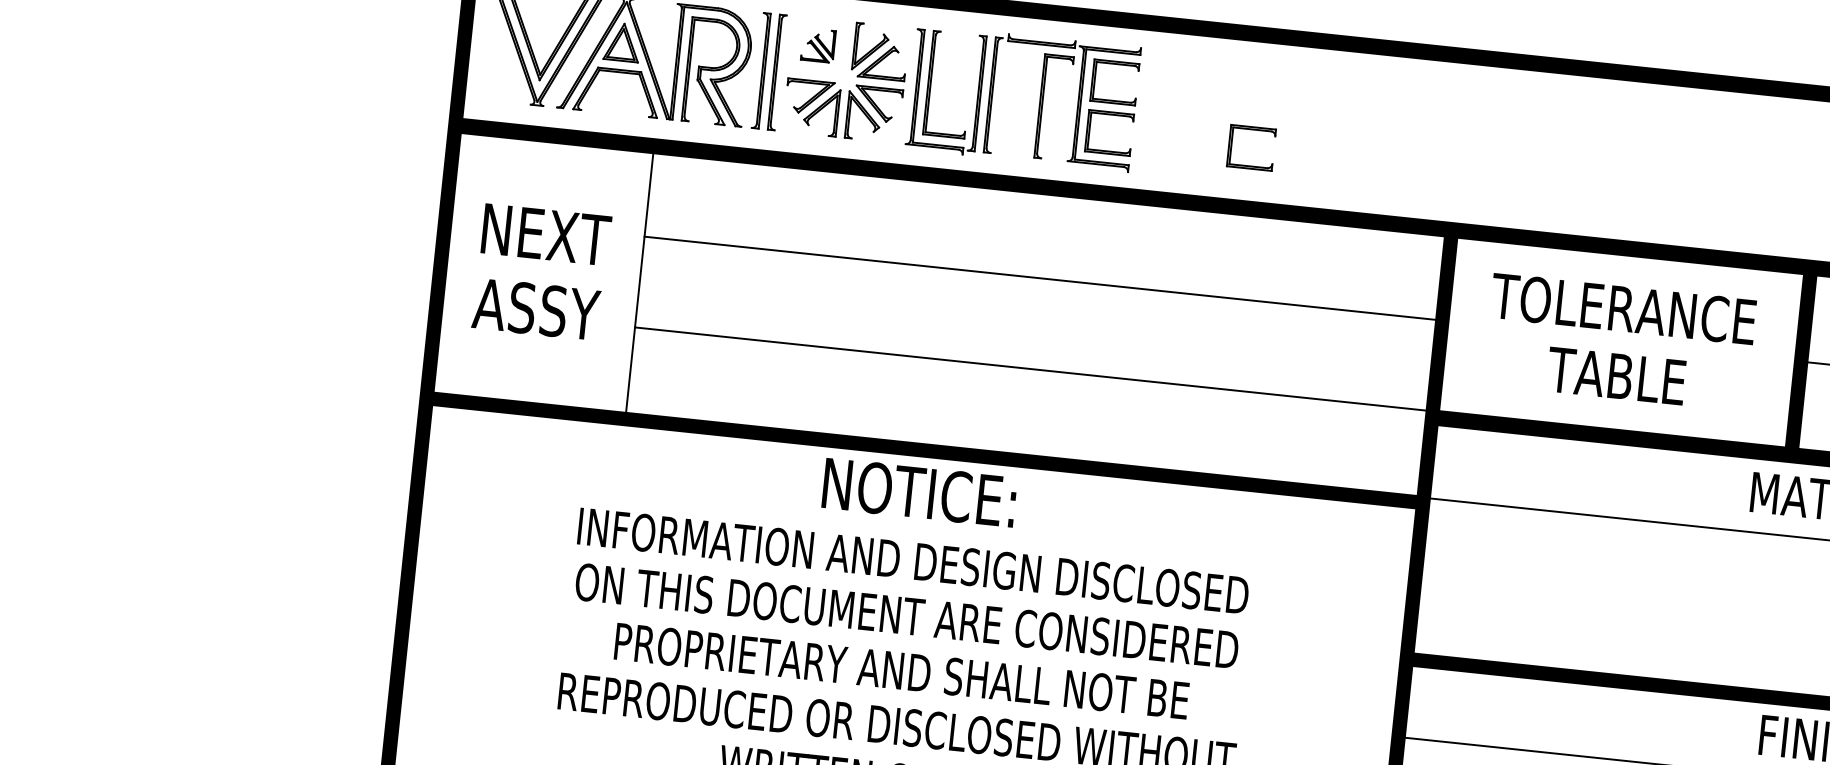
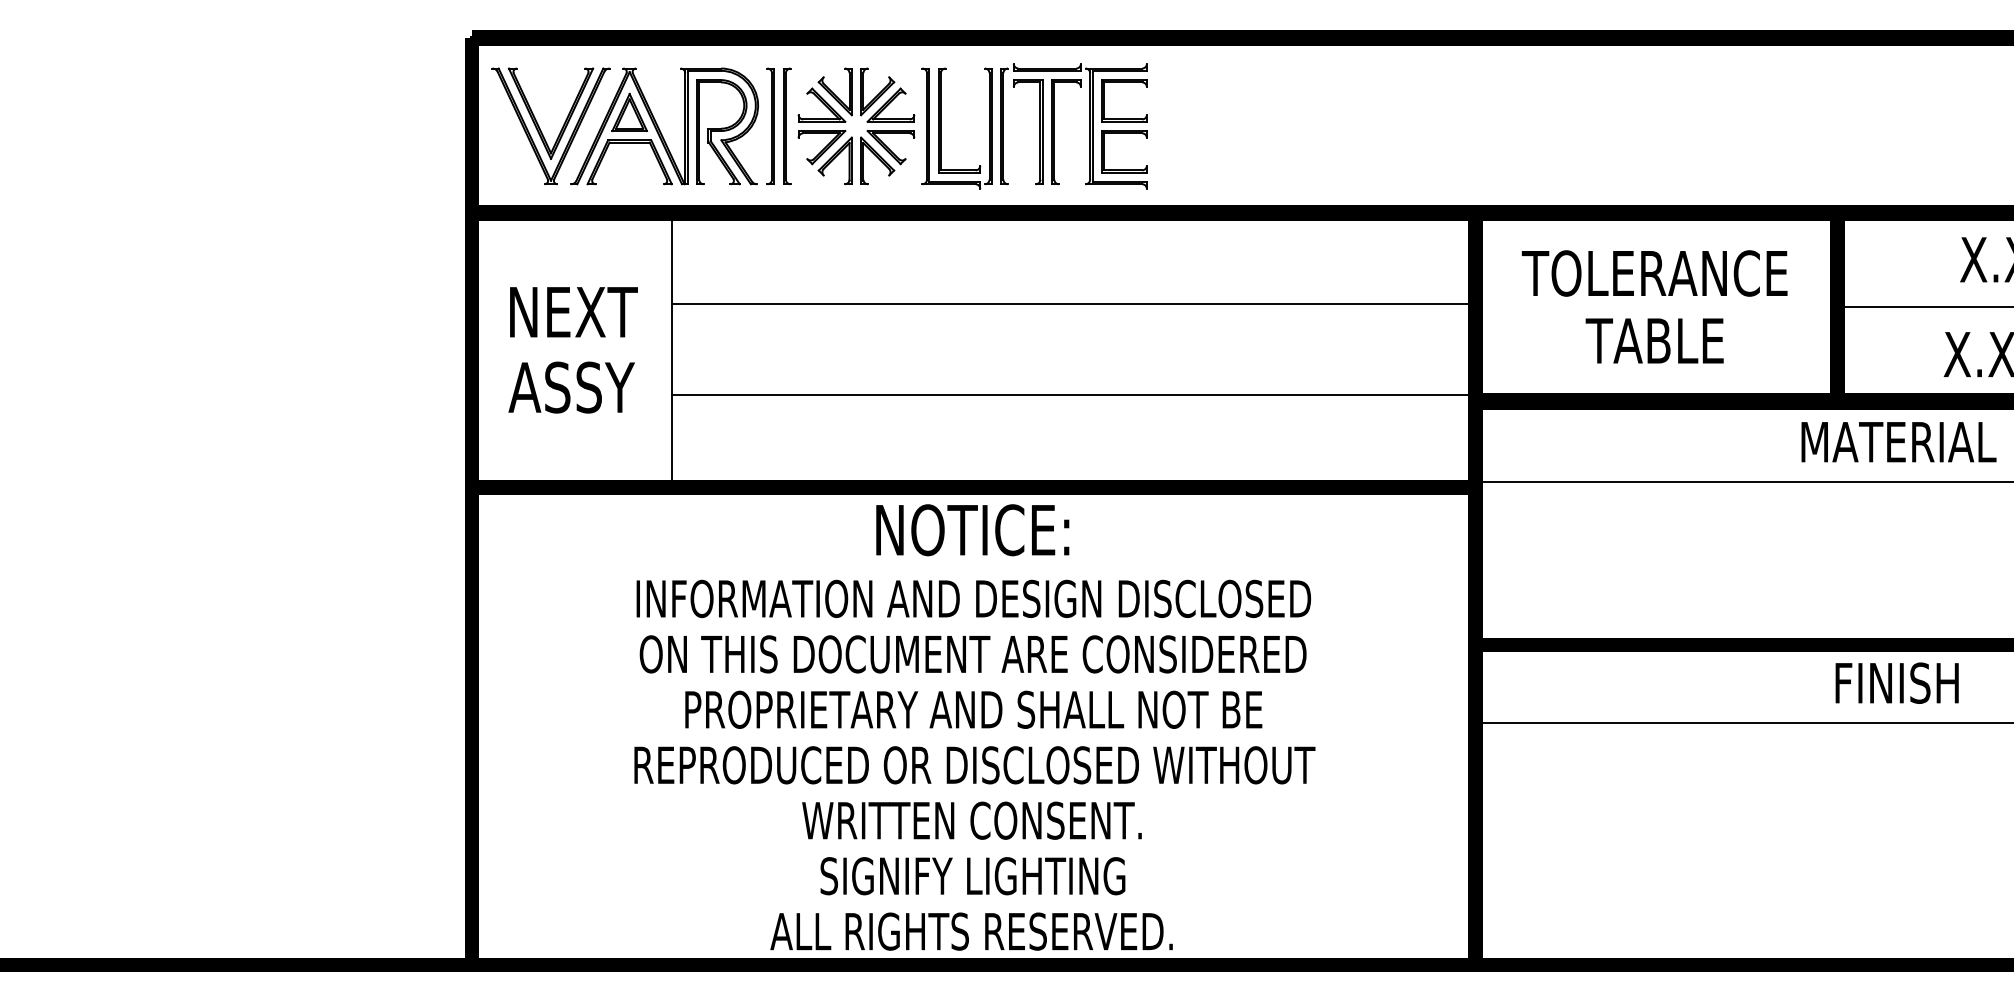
part: (817, 44) -> (824, 94), size x1.67
part: (1027, 104) -> (1039, 132), added
part: (1253, 129) -> (1267, 133), removed

